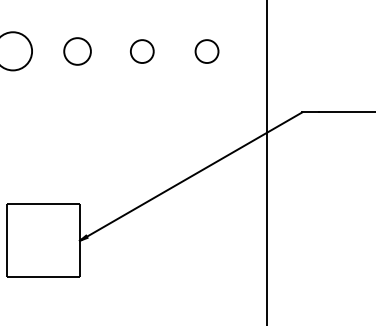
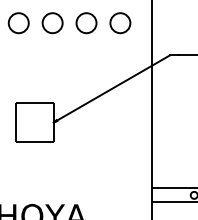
circle: (77, 51) -> (52, 23), size x1.43
circle: (142, 51) -> (86, 23), size x1.67
circle: (207, 51) -> (120, 23), size x1.67

